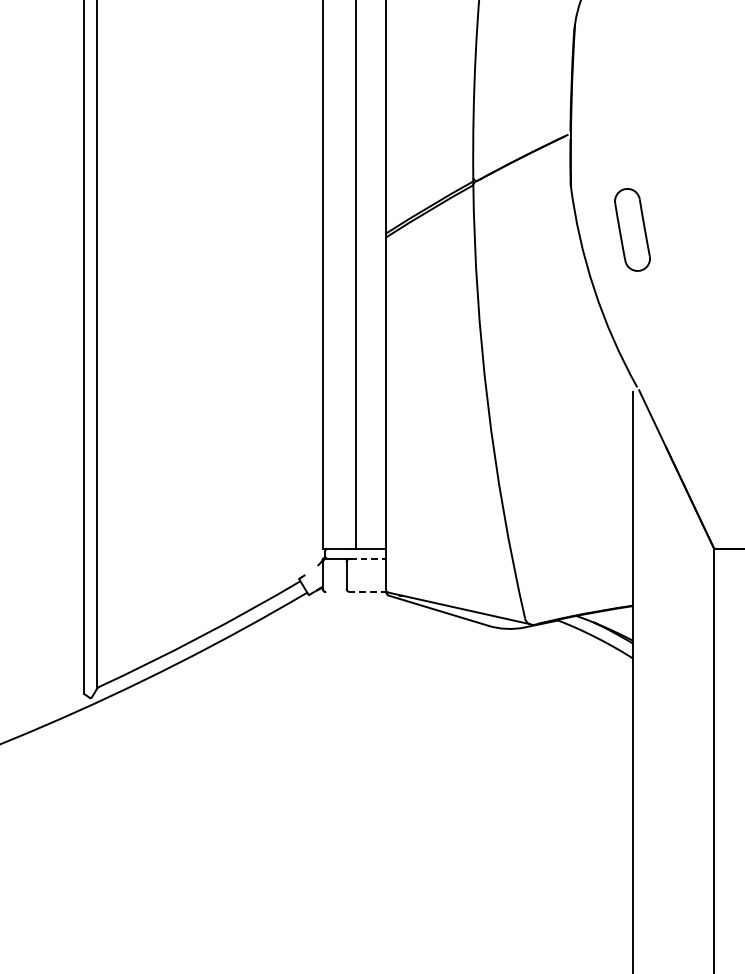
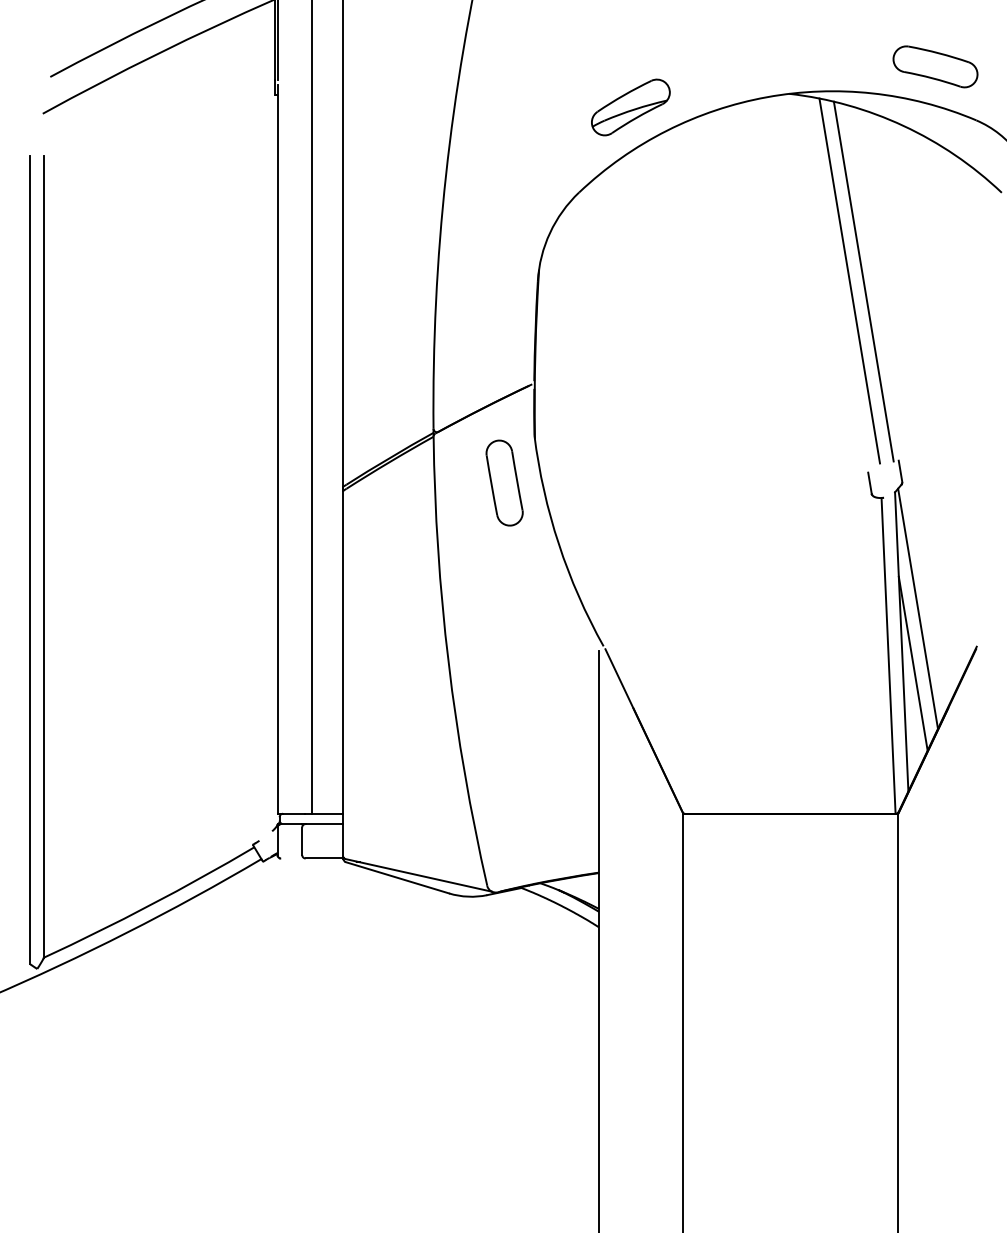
part: (632, 229) -> (504, 482), moved
line: (368, 559) -> (324, 824), dashed -> solid
line: (368, 592) -> (324, 858), dashed -> solid

